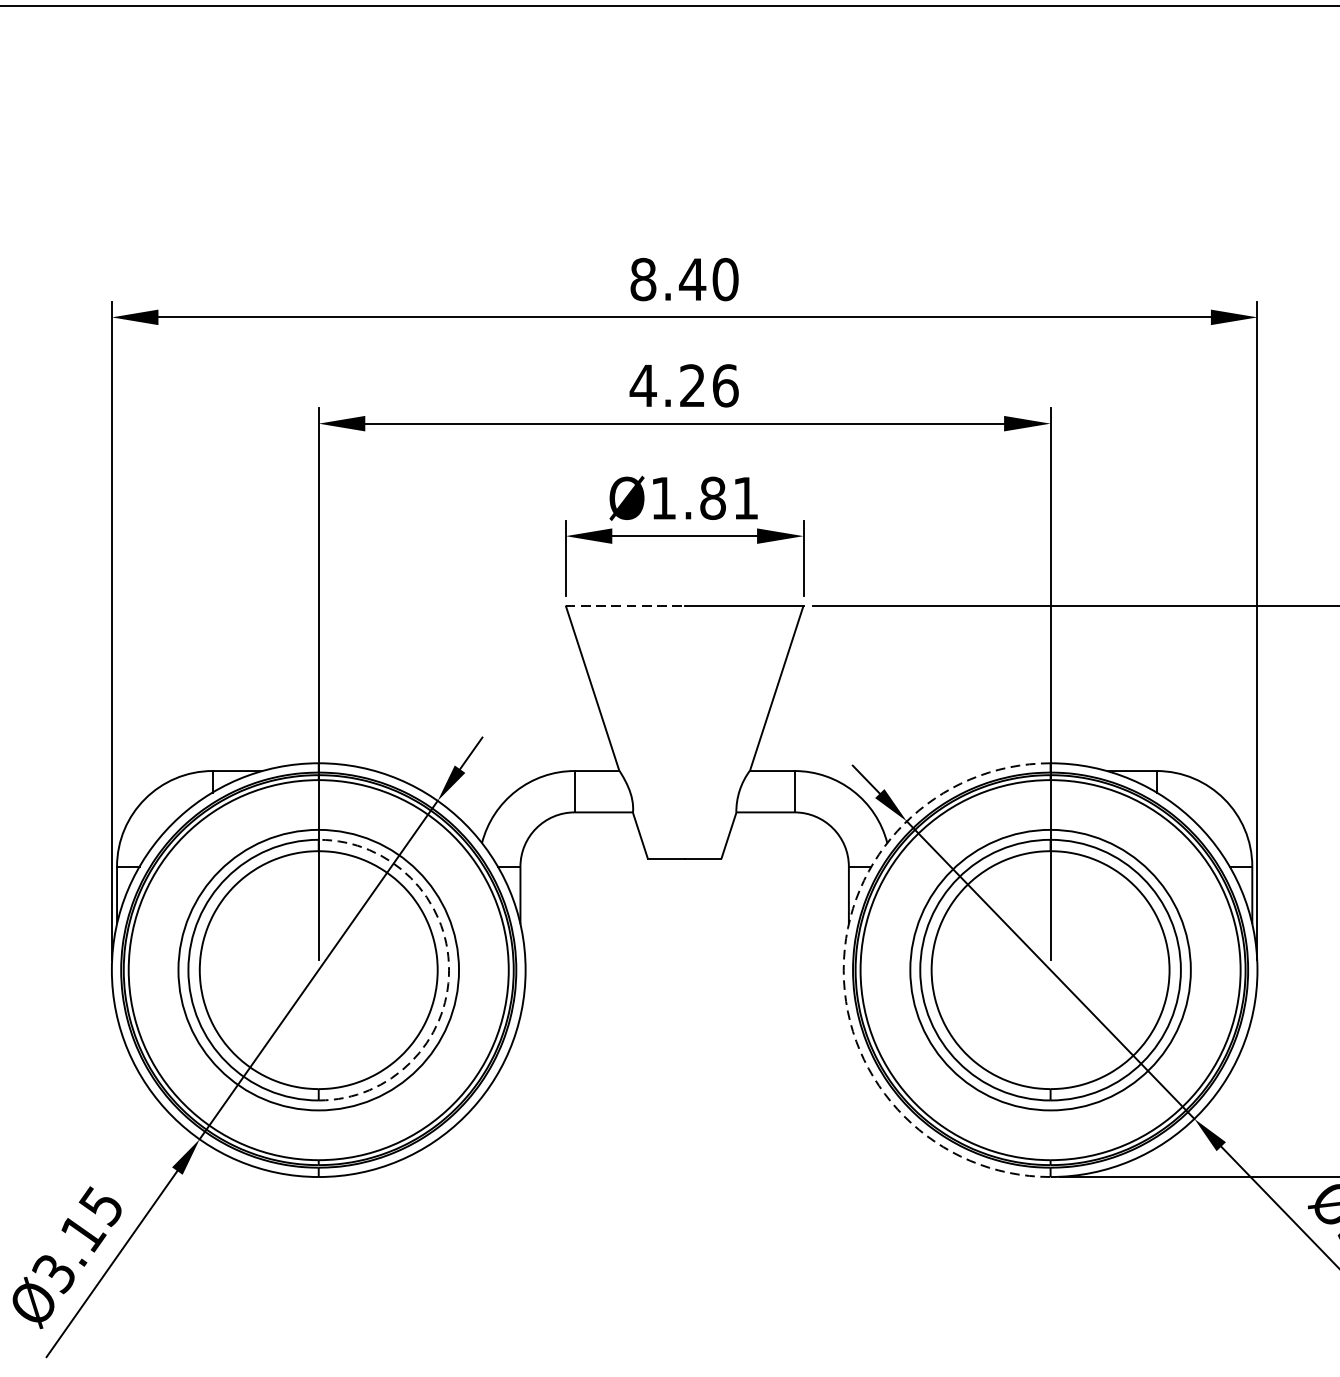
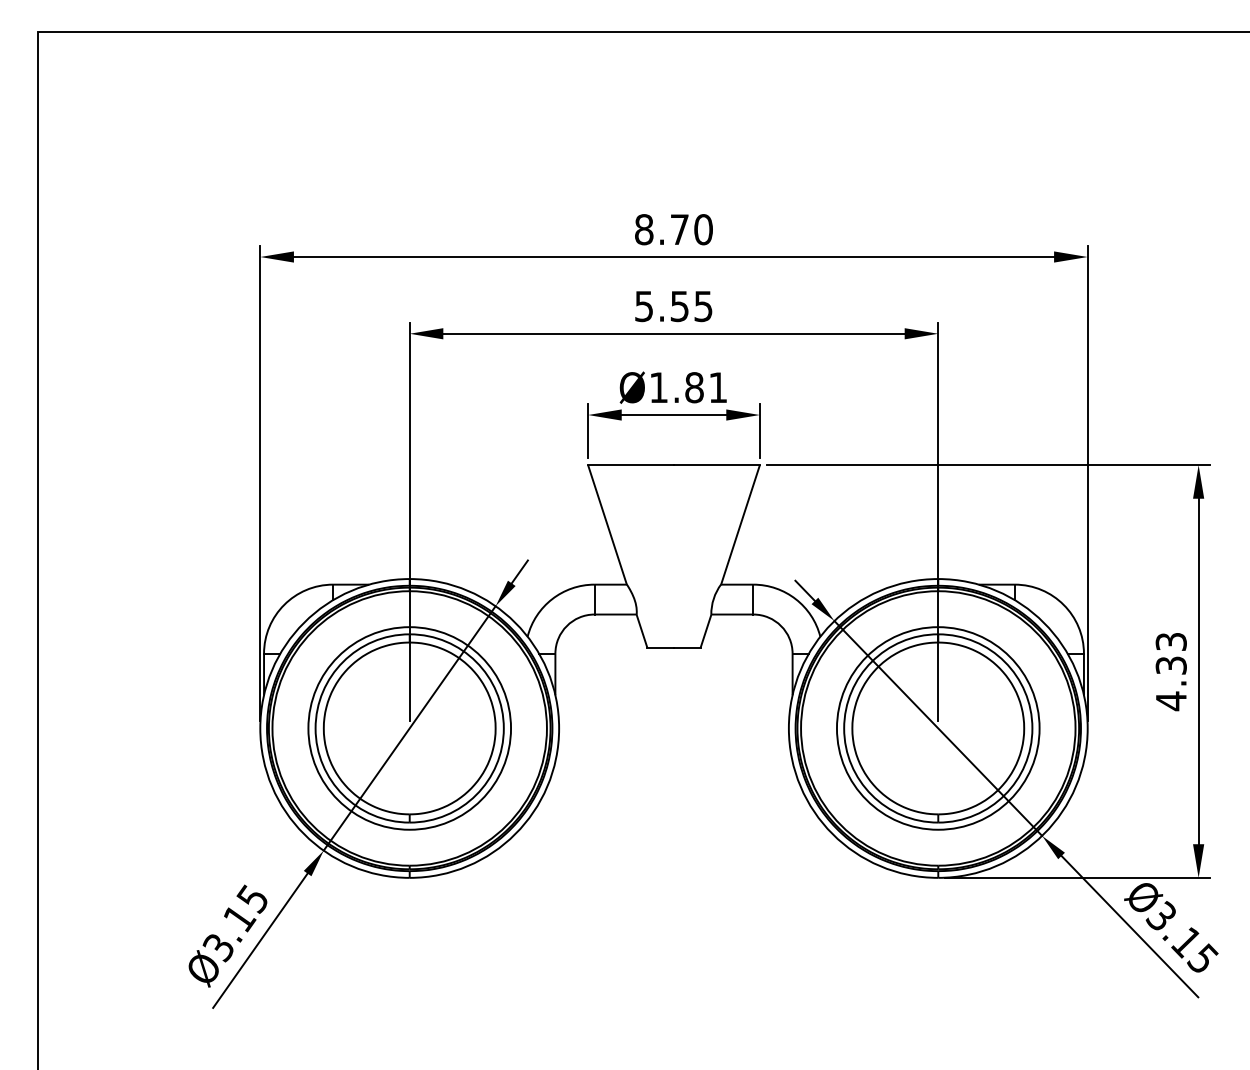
text: (692, 279) -> (679, 229), 8.40 -> 8.70
text: (683, 385) -> (673, 306), 4.26 -> 5.55
line: (625, 606) -> (631, 465), dashed -> solid
arc: (448, 970) -> (503, 728), dashed -> solid
arc: (843, 970) -> (788, 728), dashed -> solid

